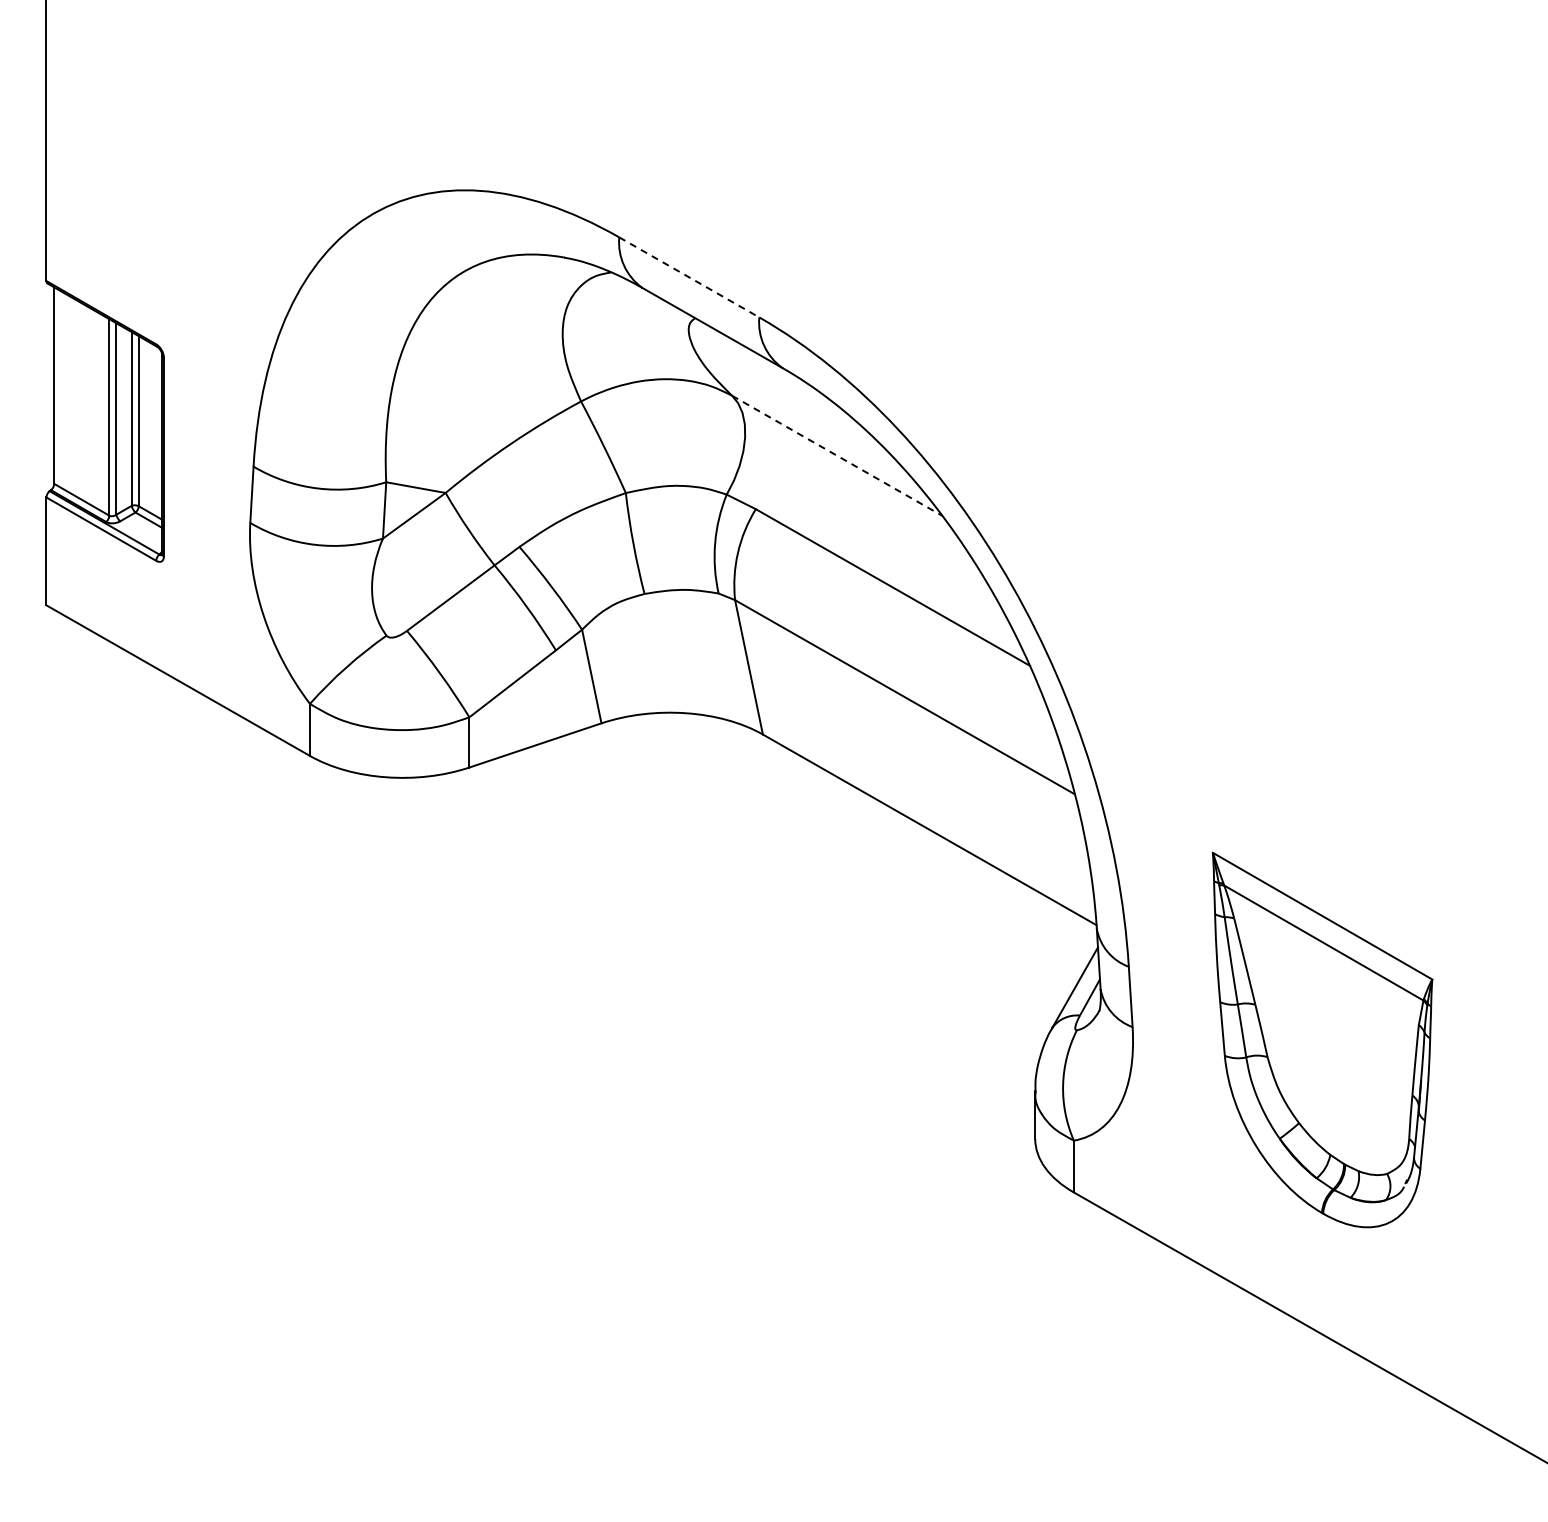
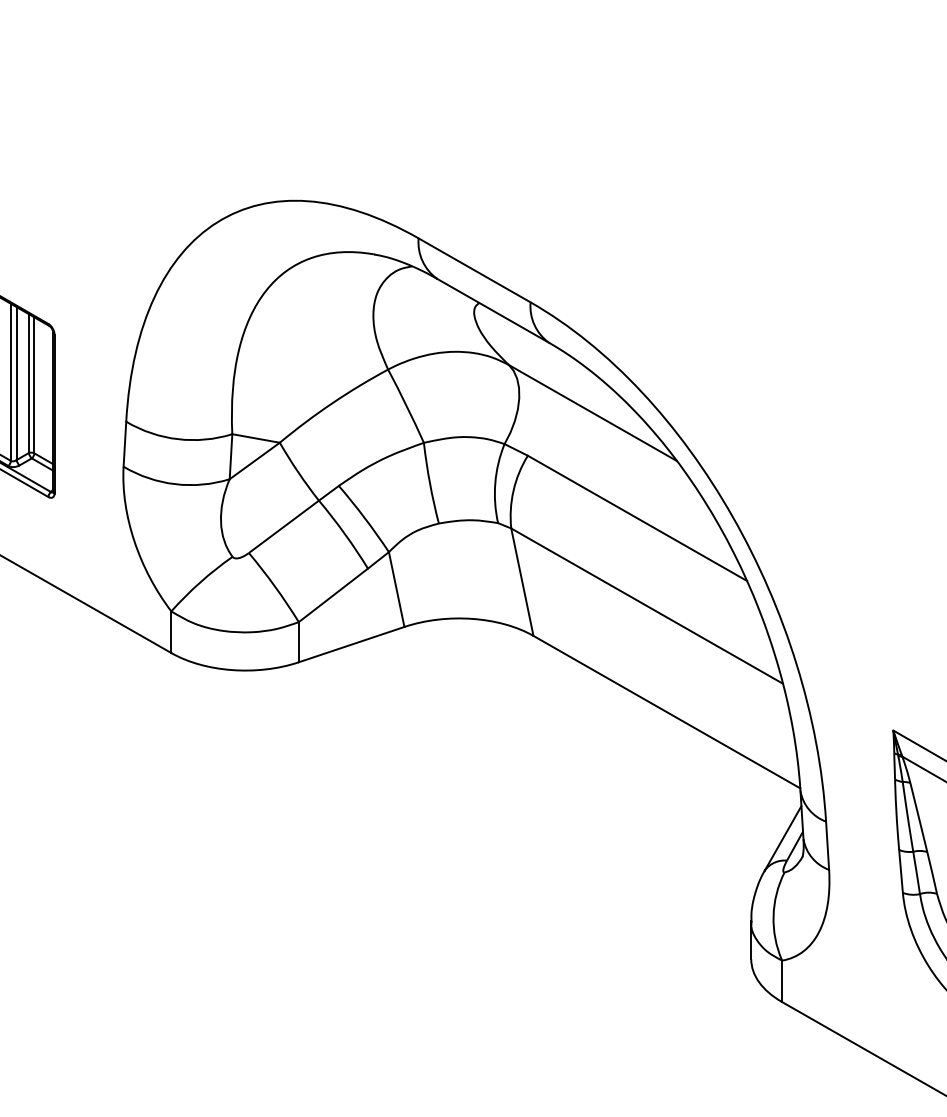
line: (689, 277) -> (474, 270), dashed -> solid
line: (837, 455) -> (593, 412), dashed -> solid

